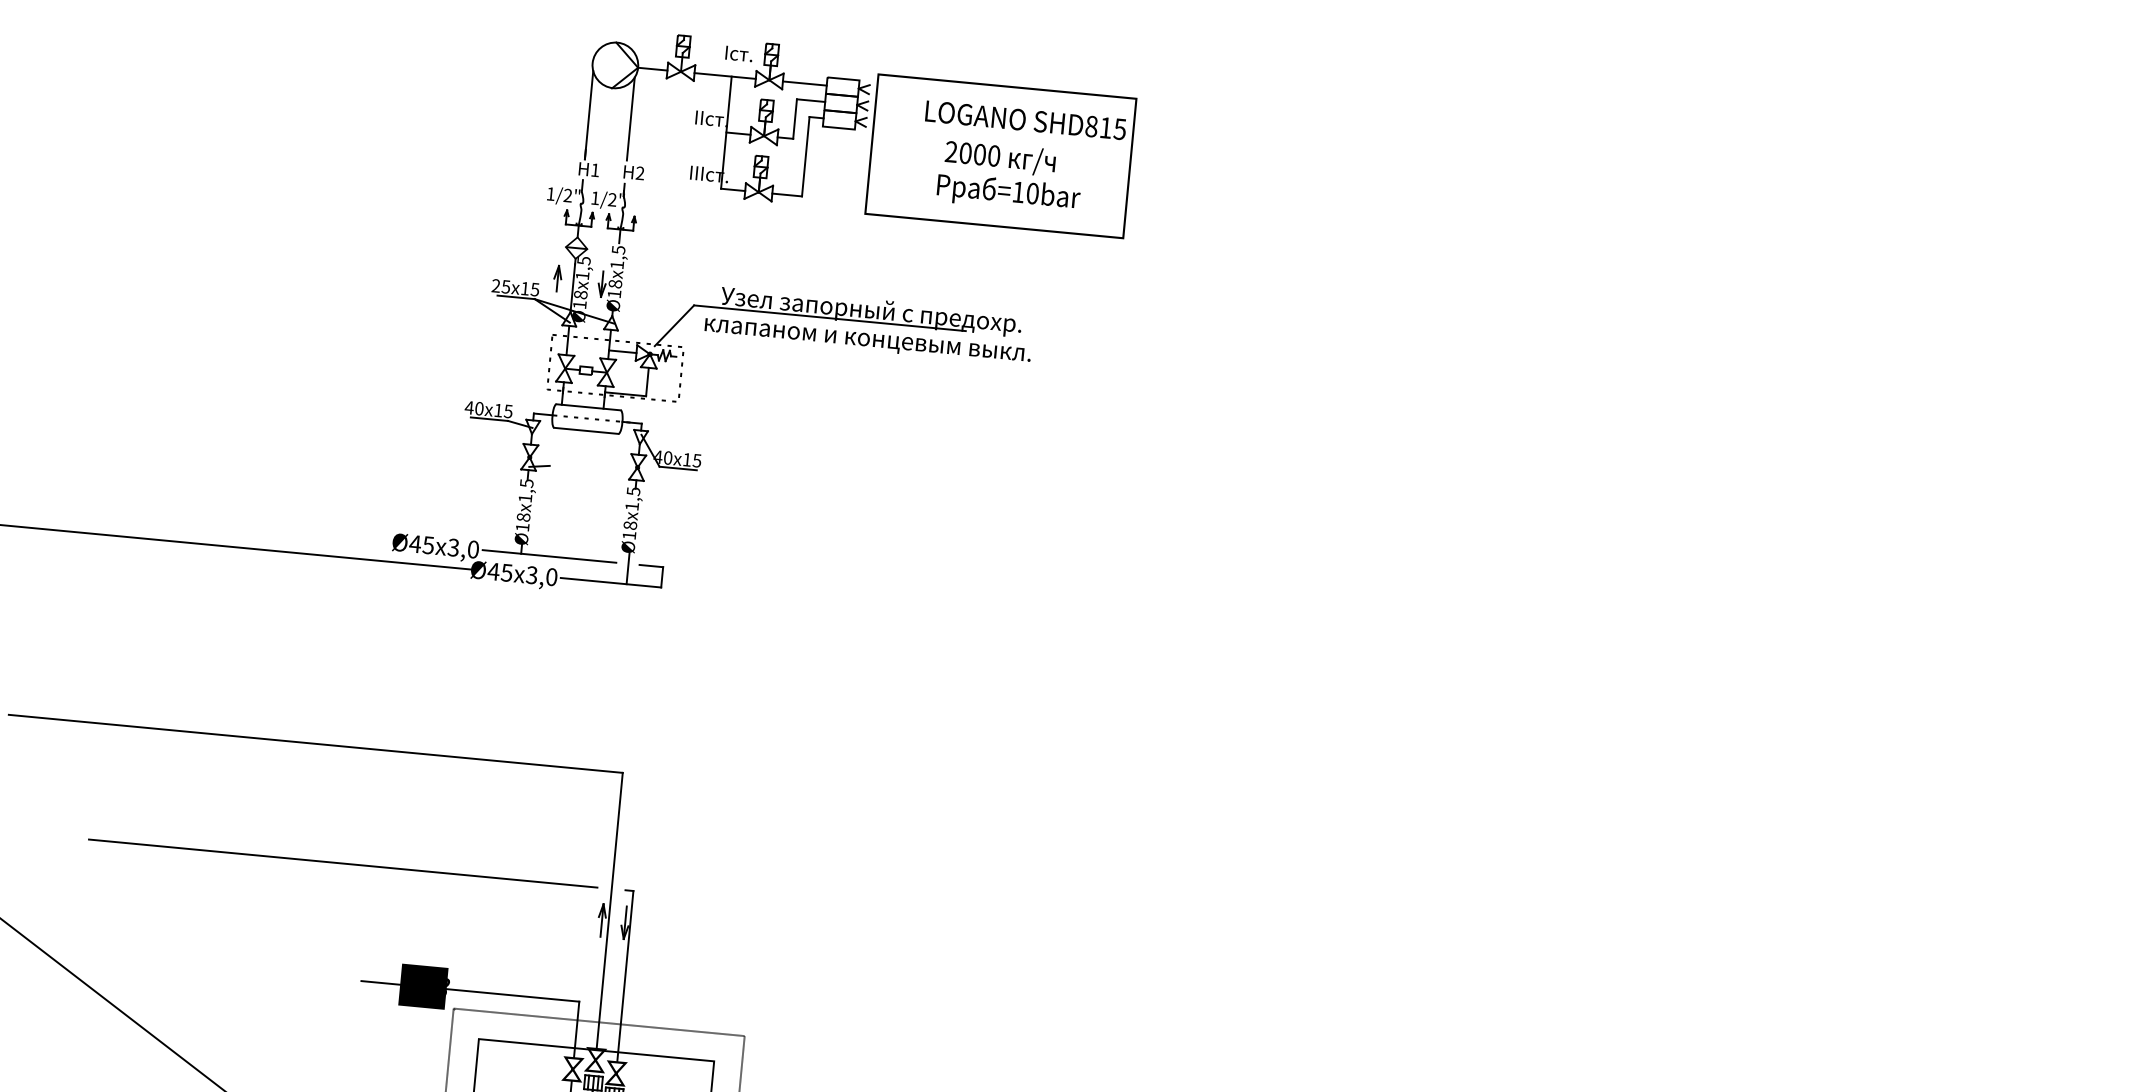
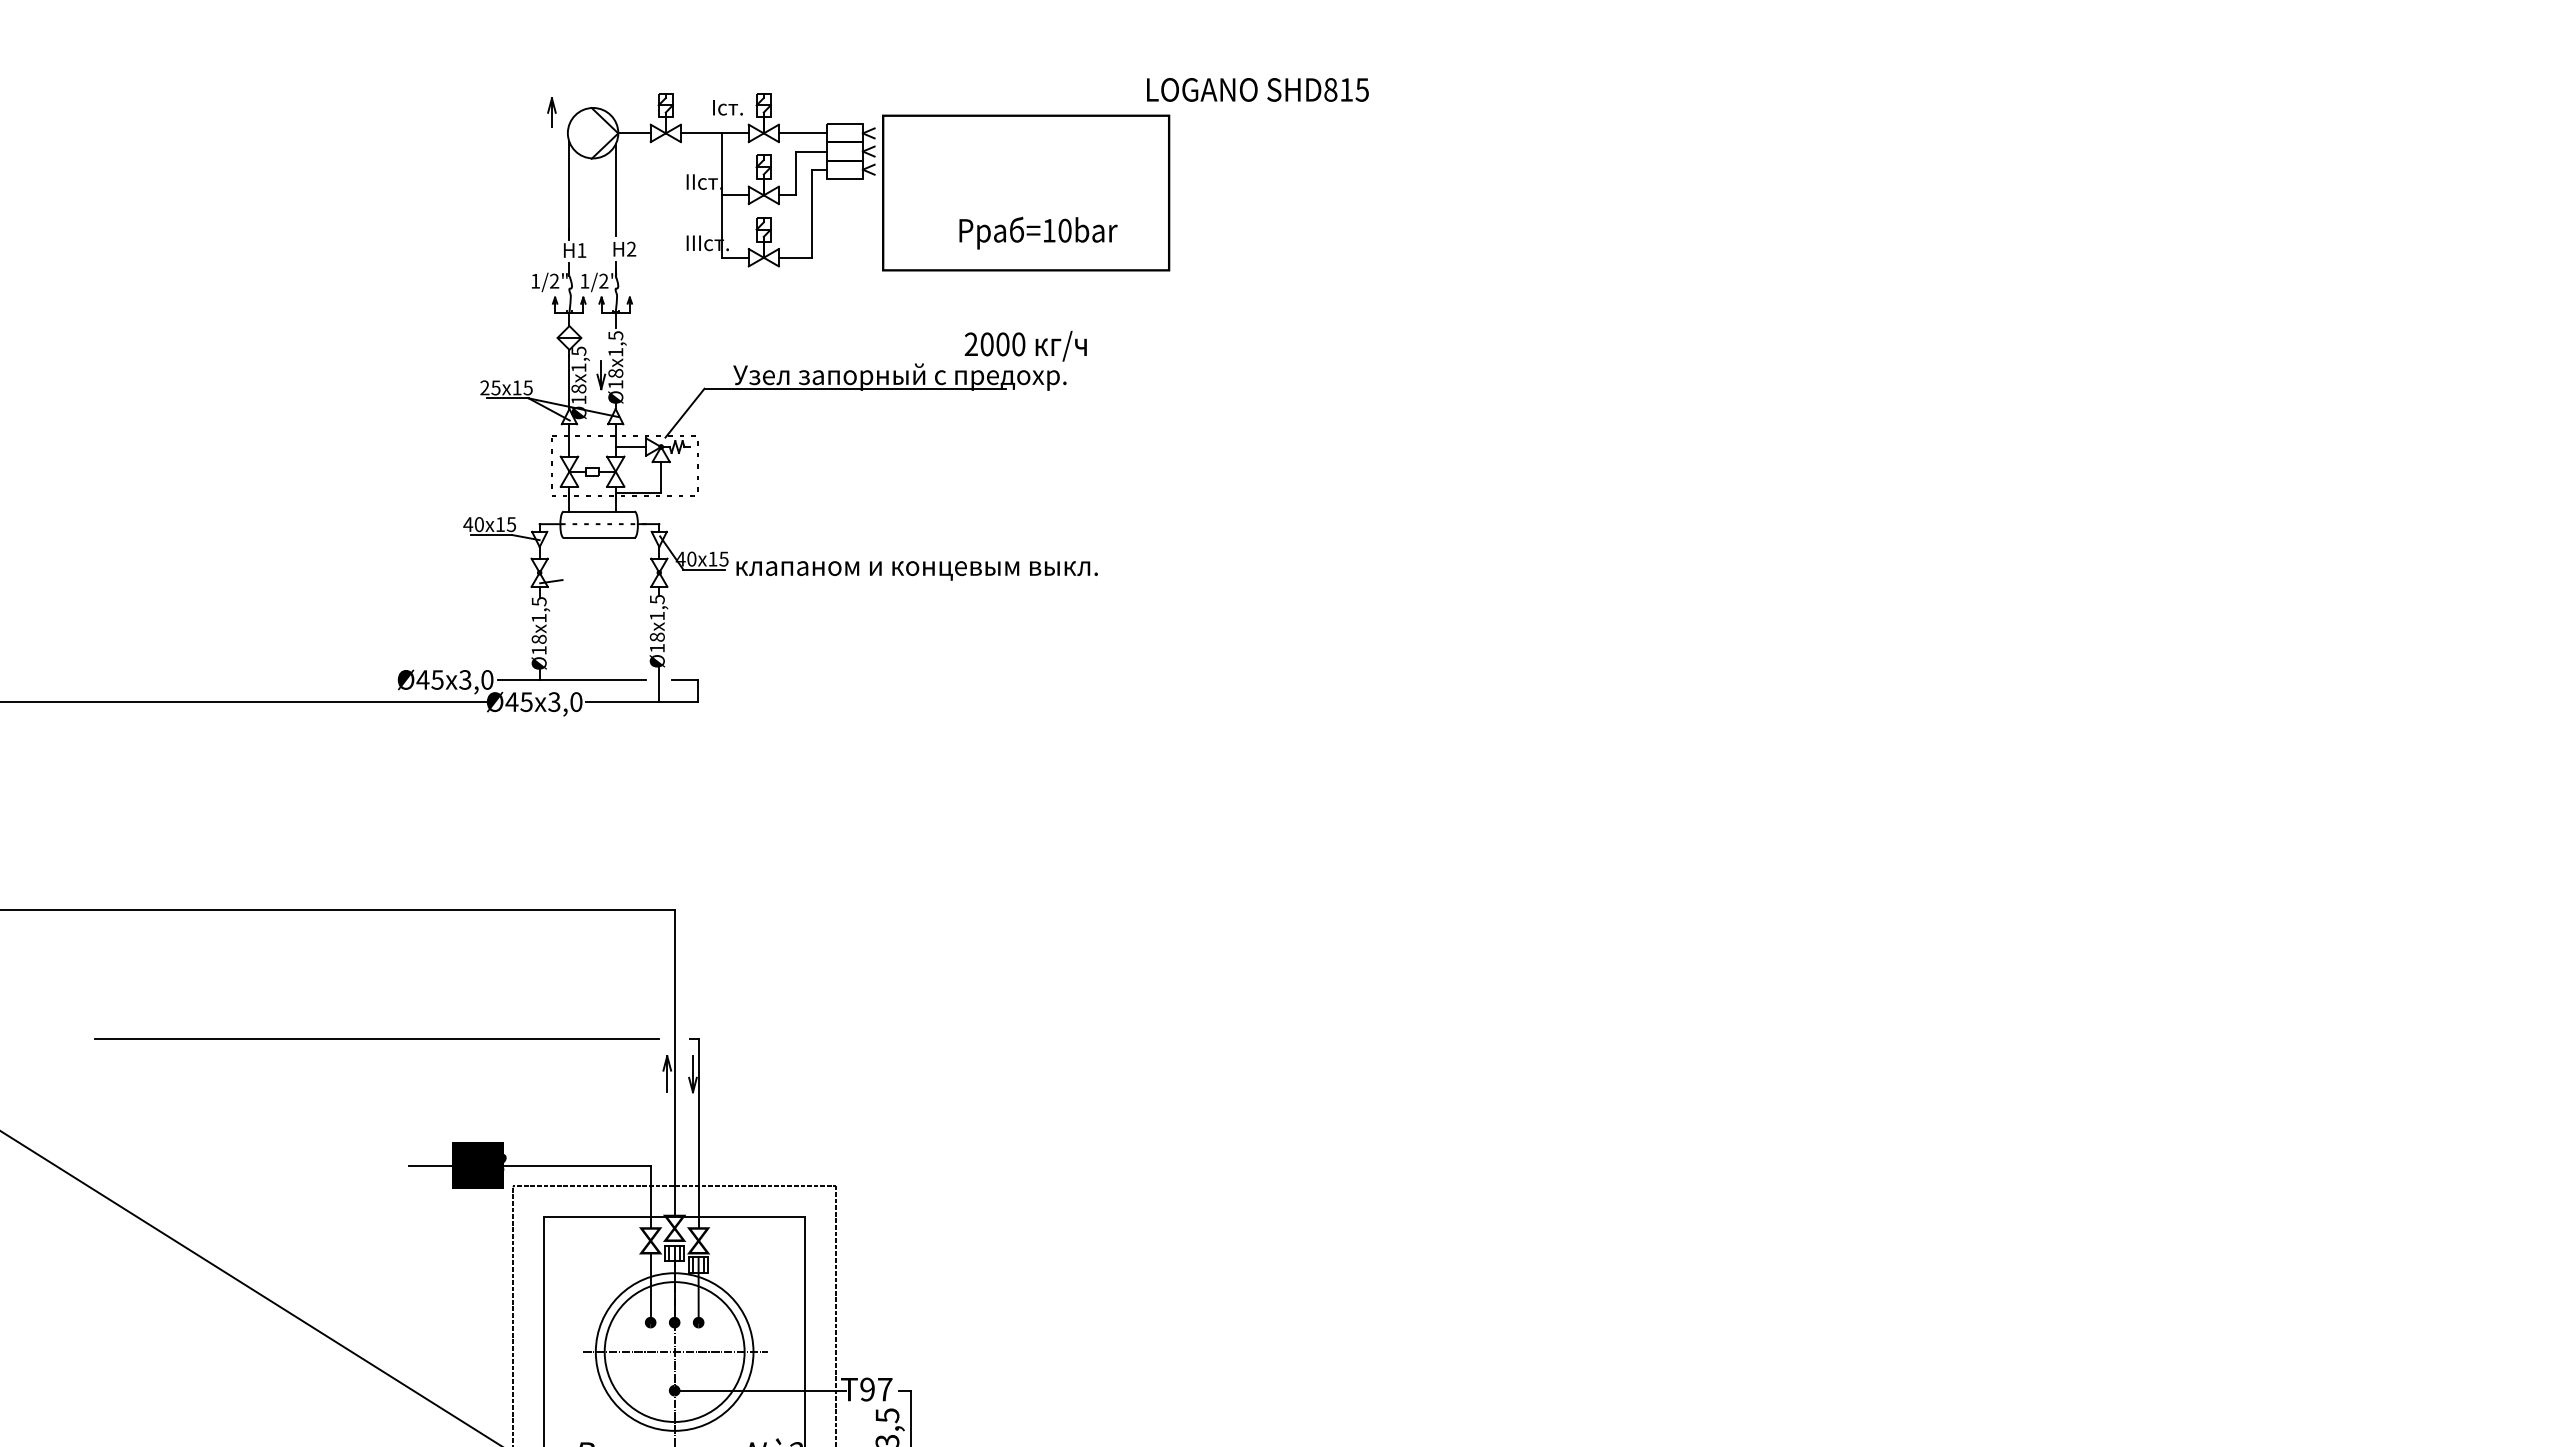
text: (1025, 119) -> (1257, 89), moved
text: (1000, 158) -> (1025, 346), moved
part: (557, 278) -> (551, 112), moved
text: (867, 341) -> (916, 570), moved

